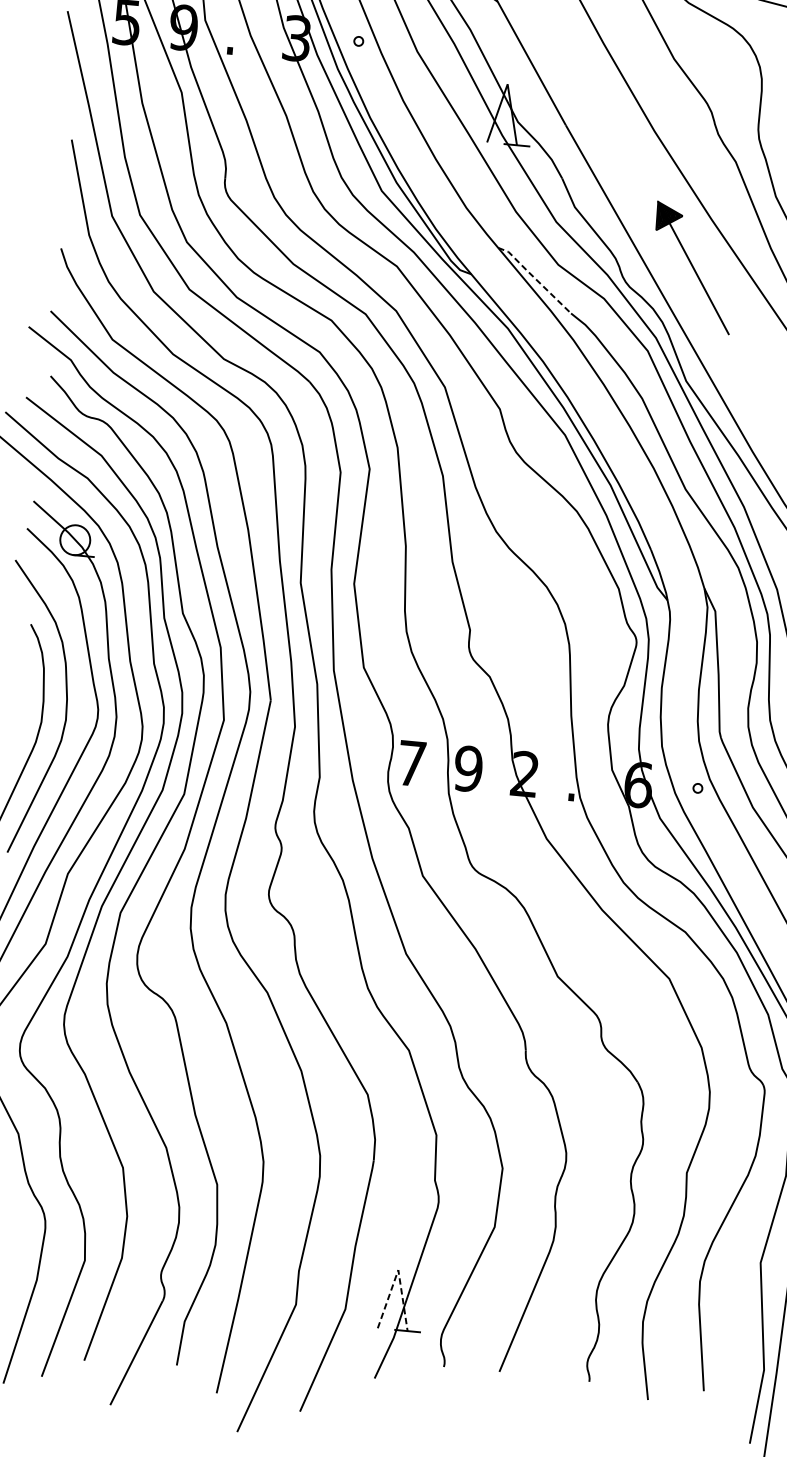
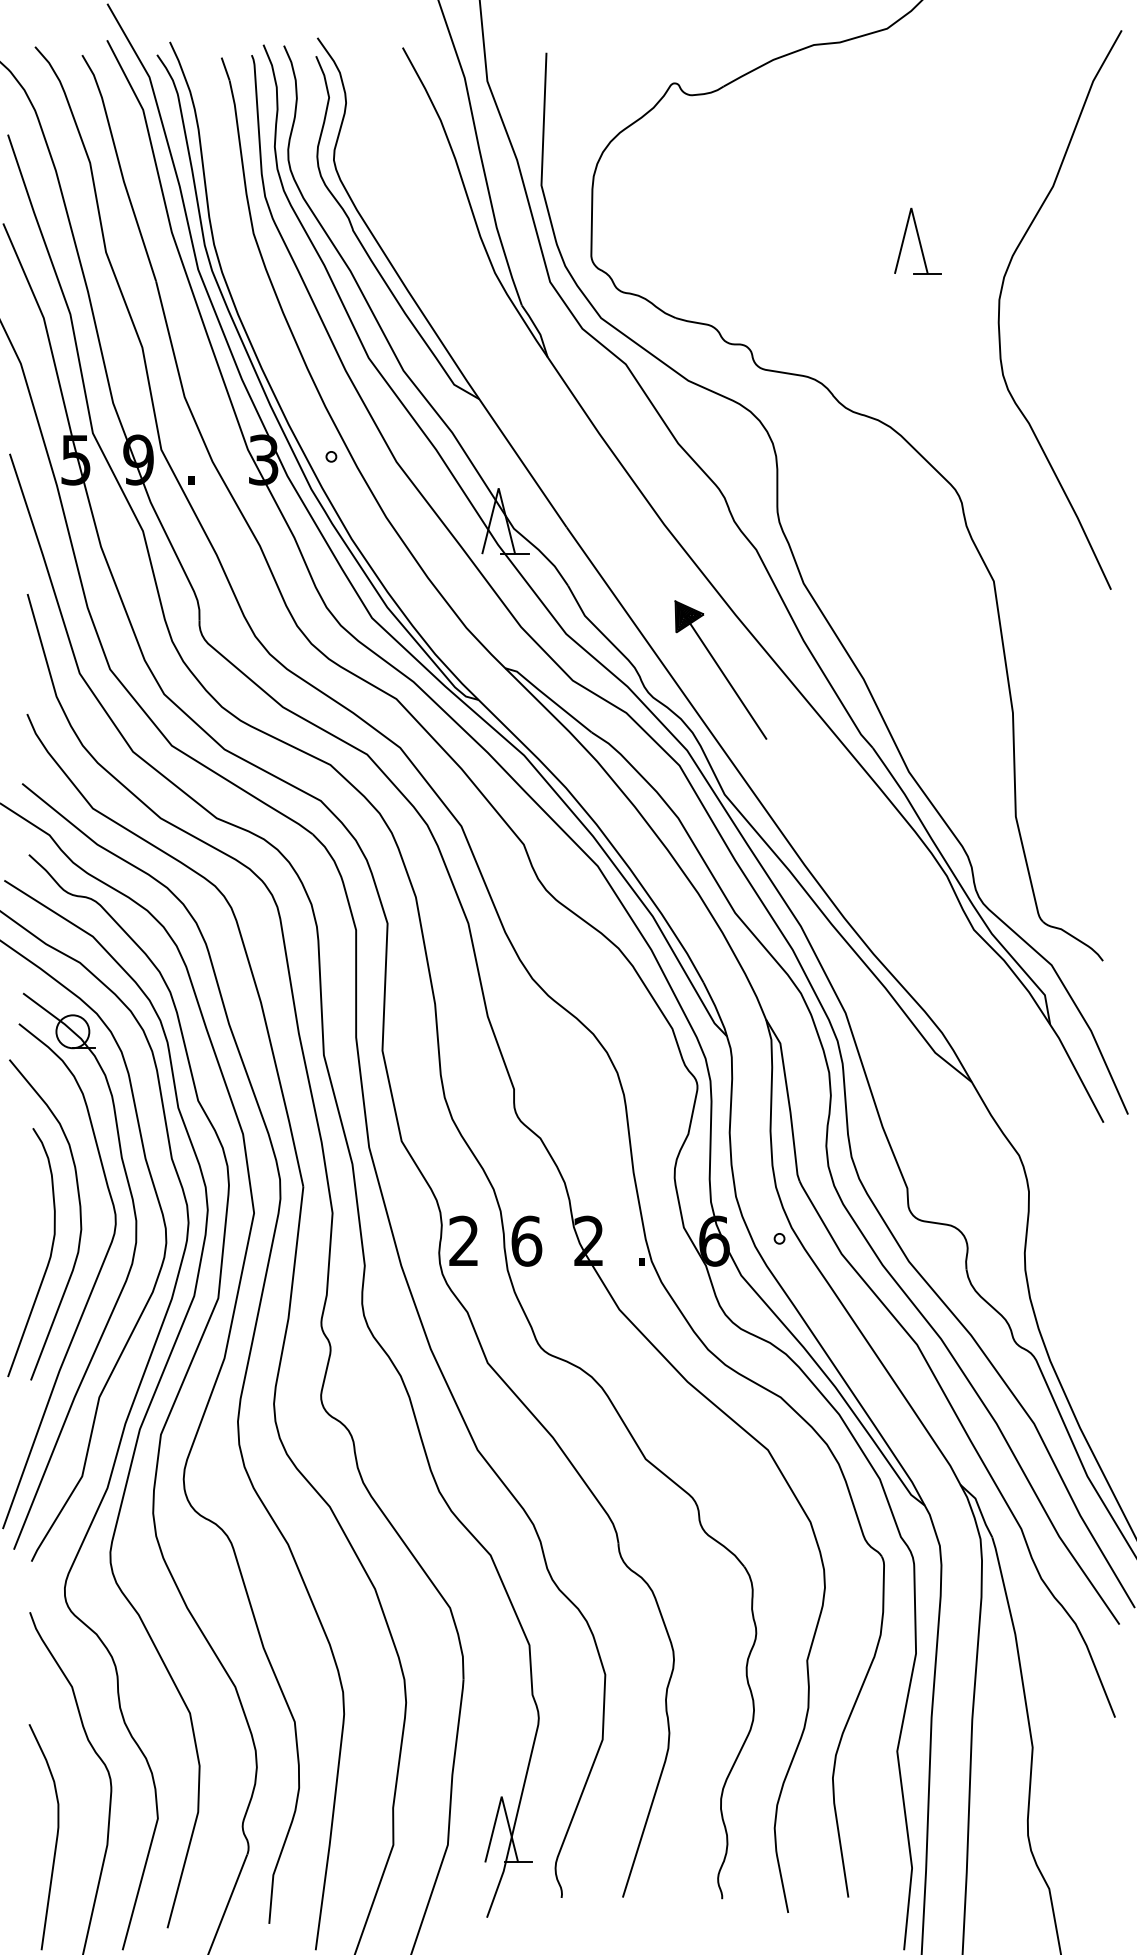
line: (534, 278) -> (548, 697), dashed -> solid
text: (411, 762) -> (463, 1240), 7 -> 2
text: (468, 768) -> (526, 1240), 9 -> 6
line: (398, 1269) -> (501, 1796), dashed -> solid

